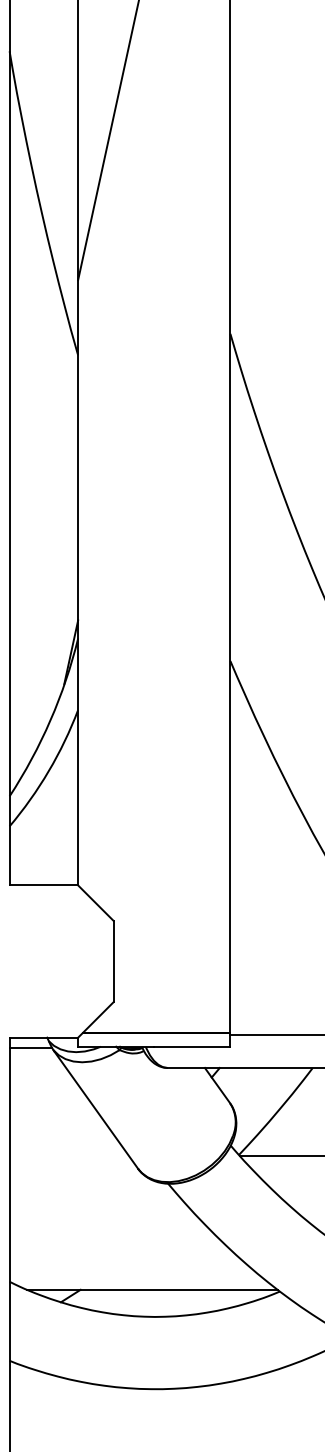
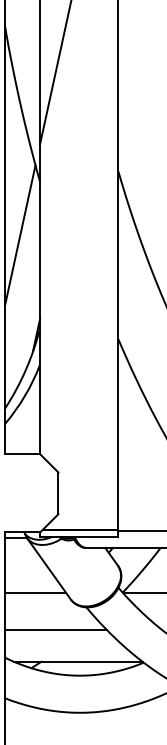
line: (39, 458) -> (20, 235), added
line: (68, 1156) -> (35, 593), added
line: (109, 1228) -> (56, 630), added

